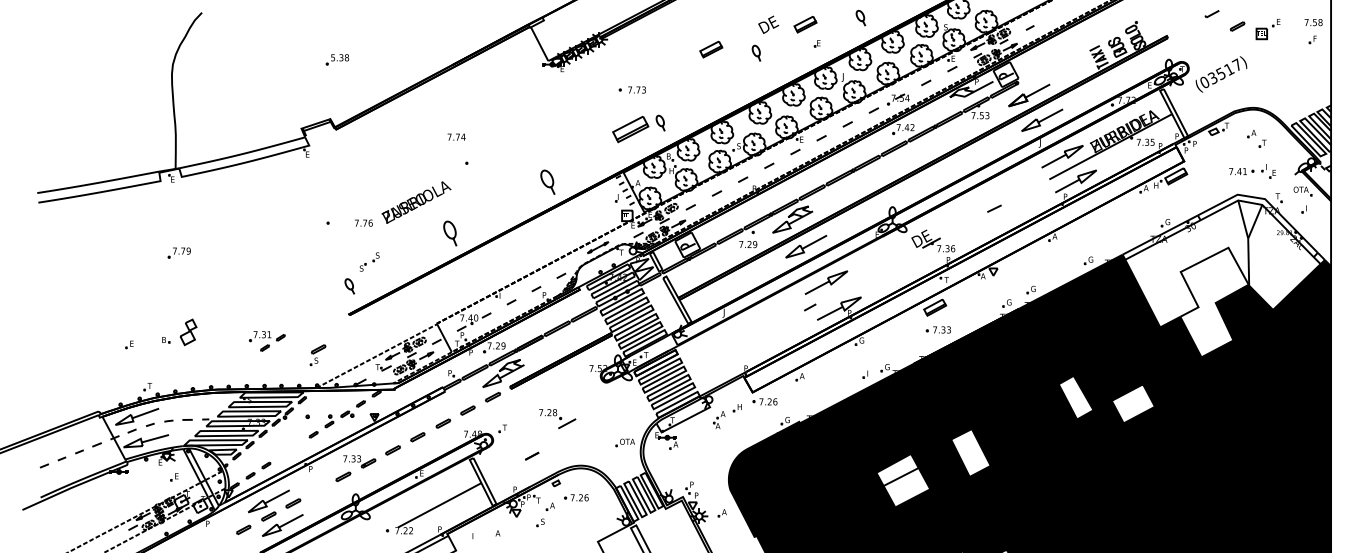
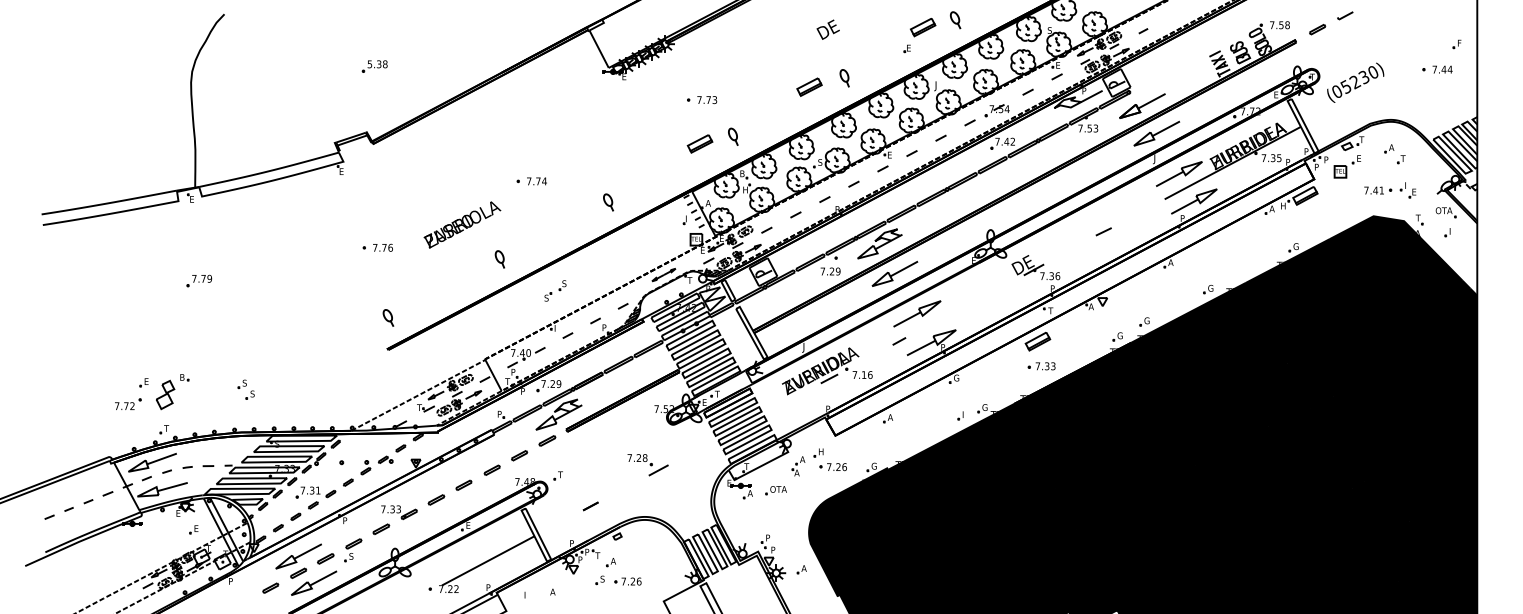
text: (1313, 22) -> (1279, 25), moved
text: (768, 24) -> (827, 29), moved
part: (805, 24) -> (923, 27), moved
part: (1237, 26) -> (1317, 29), moved
part: (1267, 29) -> (1346, 166), moved
part: (711, 48) -> (809, 86), moved
part: (756, 53) -> (844, 78), moved
part: (1295, 62) -> (1437, 69), added
text: (1224, 69) -> (1359, 77), (03517) -> (05230)
part: (630, 129) -> (699, 143), size x0.62
text: (456, 137) -> (536, 181), moved
part: (548, 182) -> (608, 202), size x0.62
text: (363, 222) -> (382, 247), moved
part: (449, 233) -> (499, 259), size x0.62
part: (369, 261) -> (555, 290), moved
fill: (1224, 276) -> (1358, 306), added
part: (188, 331) -> (165, 394), moved
part: (745, 334) -> (827, 371), added
part: (266, 340) -> (315, 497), moved
part: (220, 350) -> (245, 389), added
part: (318, 355) -> (353, 550), moved
part: (115, 363) -> (128, 403), added
fill: (1076, 397) -> (1194, 441), added
part: (764, 402) -> (832, 467), moved
fill: (1132, 403) -> (1257, 447), added
part: (557, 419) -> (647, 465), moved
part: (624, 442) -> (775, 490), moved
fill: (970, 452) -> (1077, 502), added
fill: (903, 480) -> (1002, 533), added
part: (576, 497) -> (627, 581), moved

